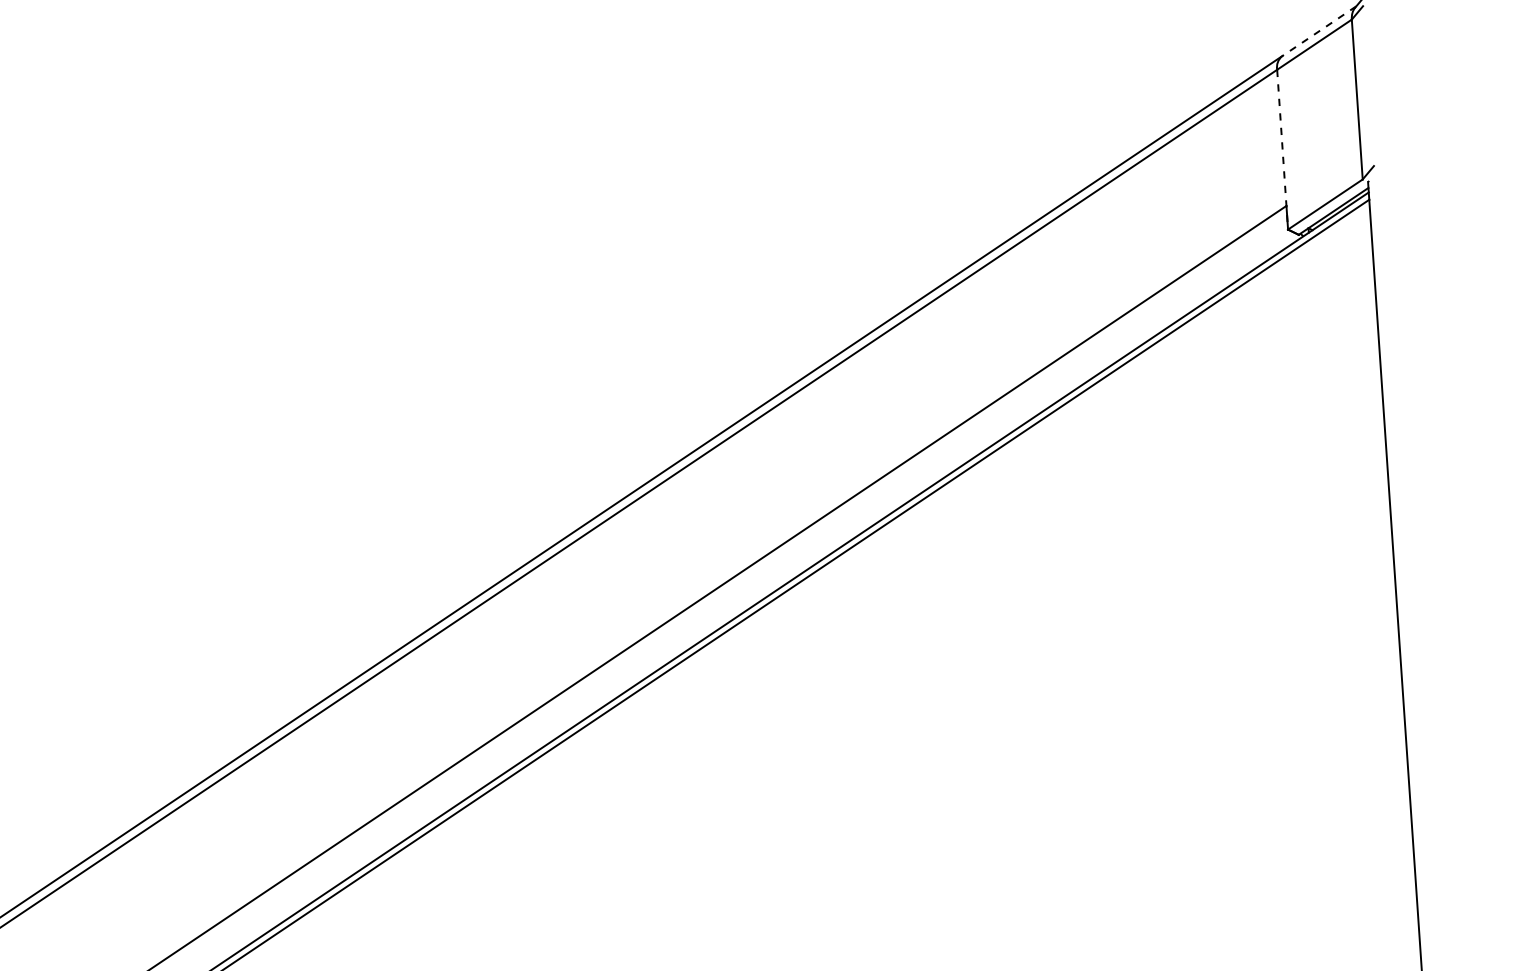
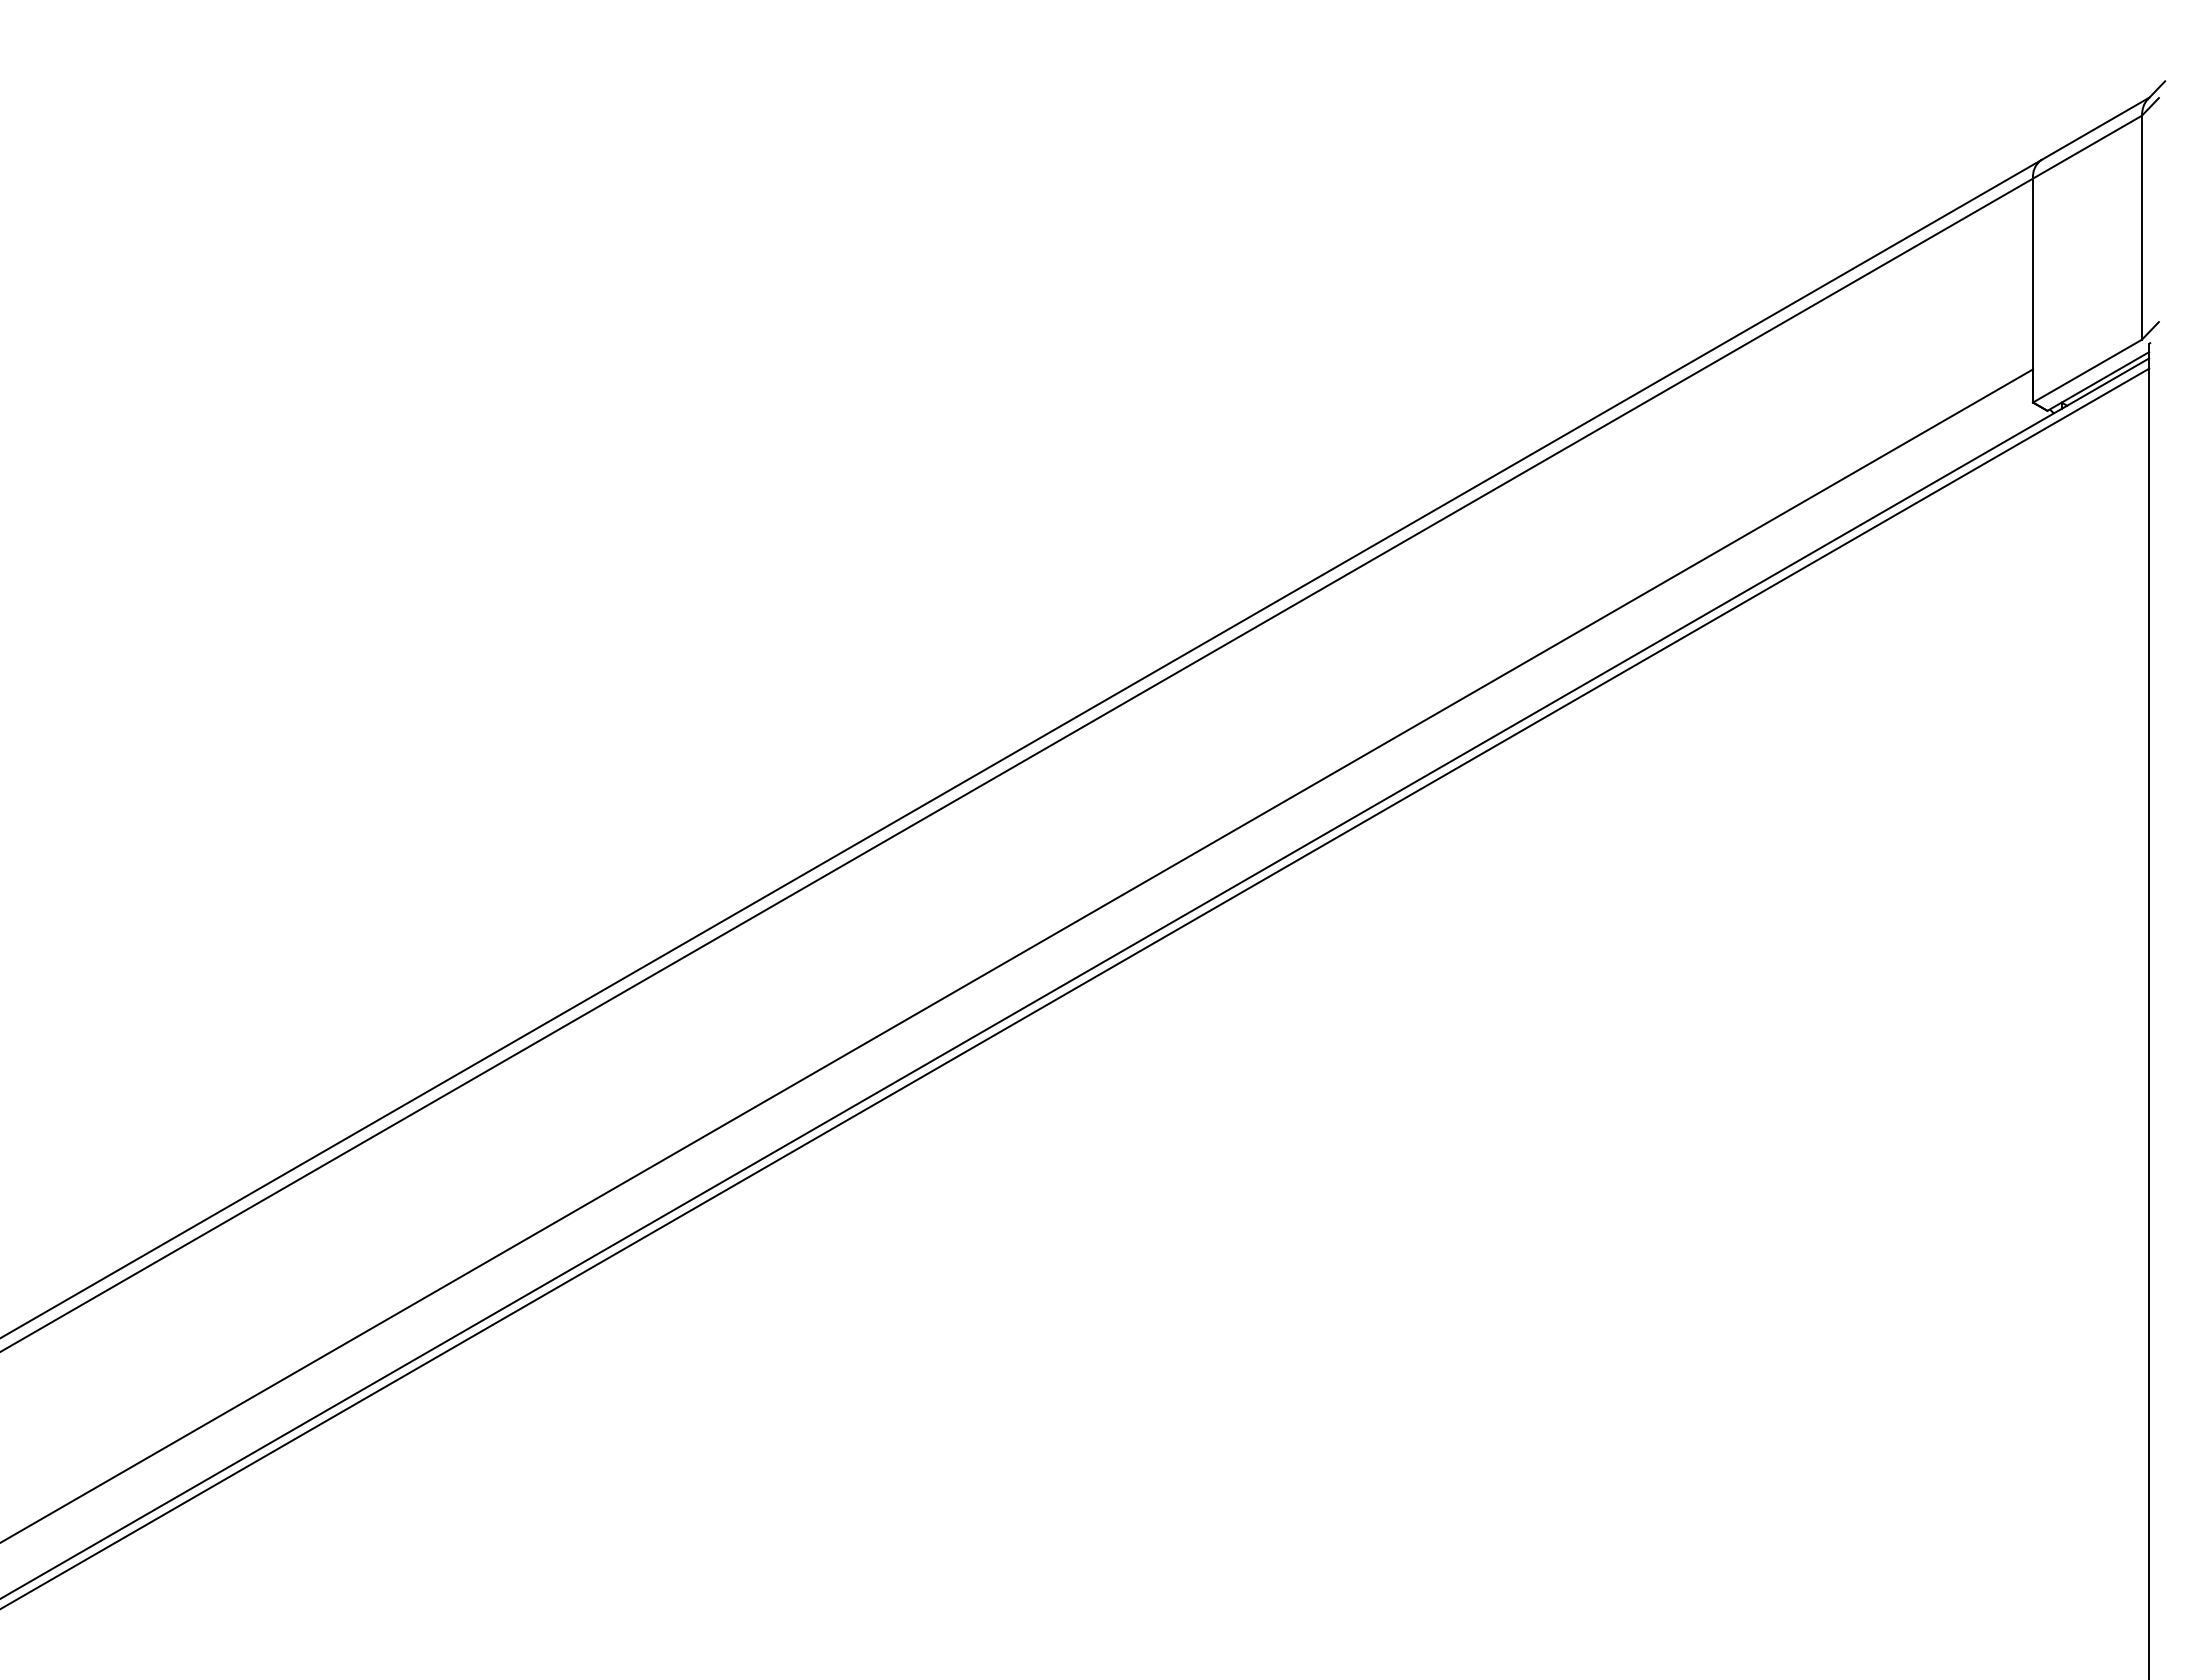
line: (1319, 31) -> (2095, 129), dashed -> solid
line: (1282, 149) -> (2033, 290), dashed -> solid

